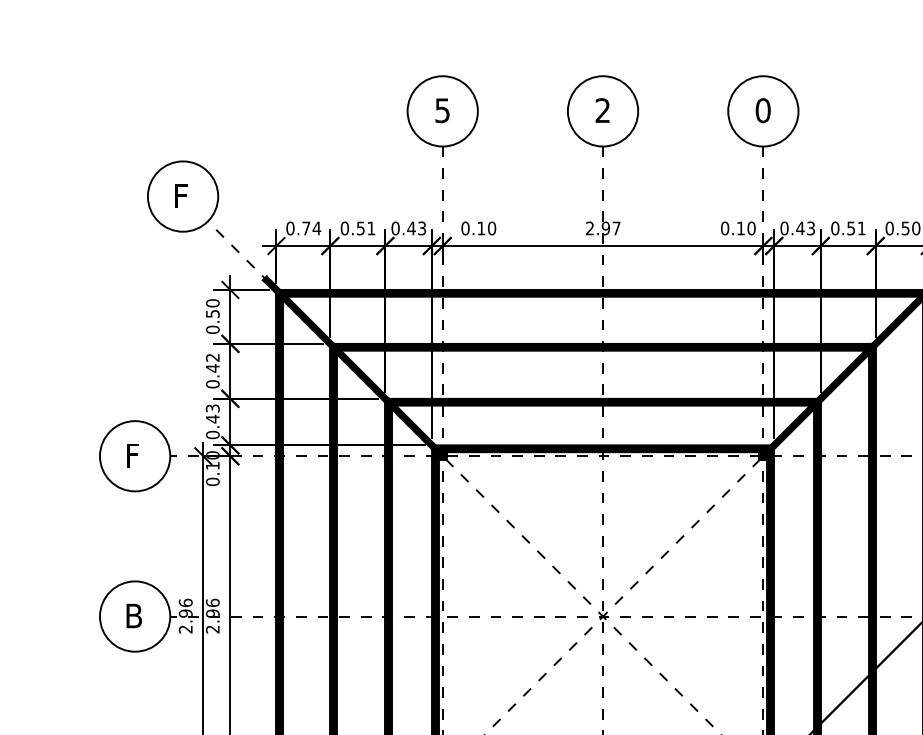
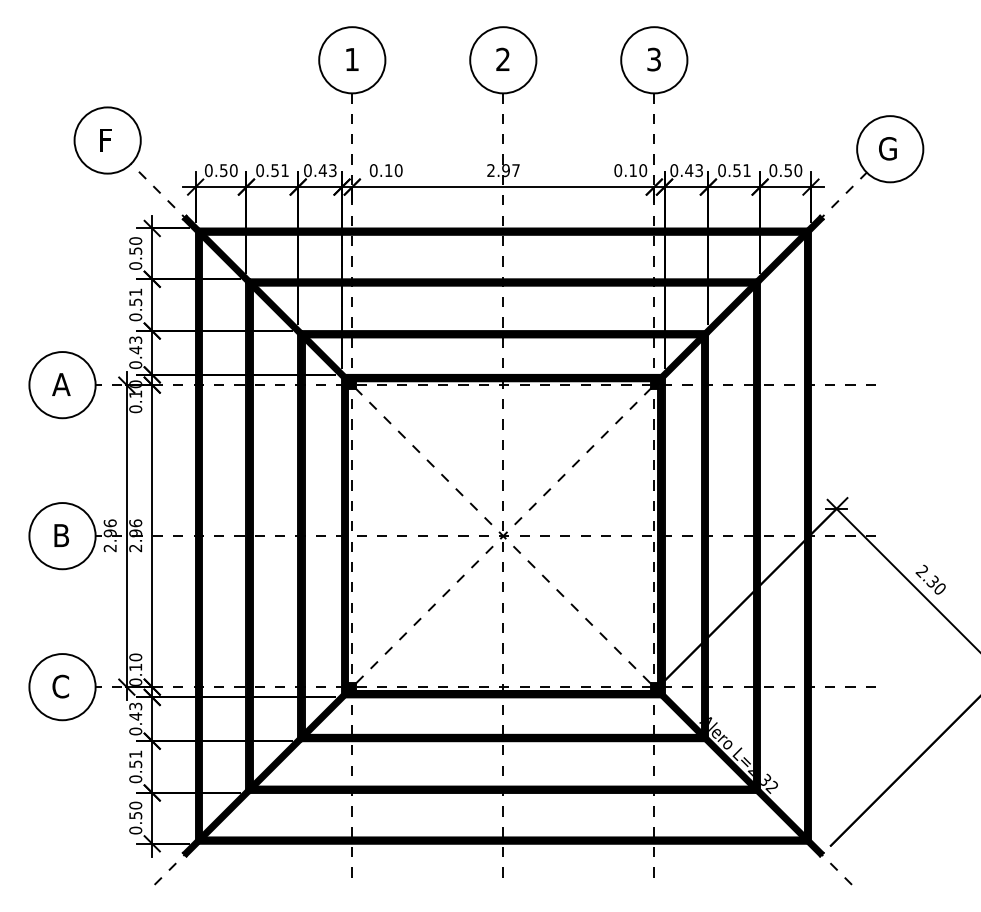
text: (441, 110) -> (351, 59), 5 -> 1
text: (763, 110) -> (654, 59), 0 -> 3
text: (311, 228) -> (228, 170), 0.74 -> 0.50
text: (212, 363) -> (135, 297), 0.42 -> 0.51
text: (134, 455) -> (61, 384), F -> A

